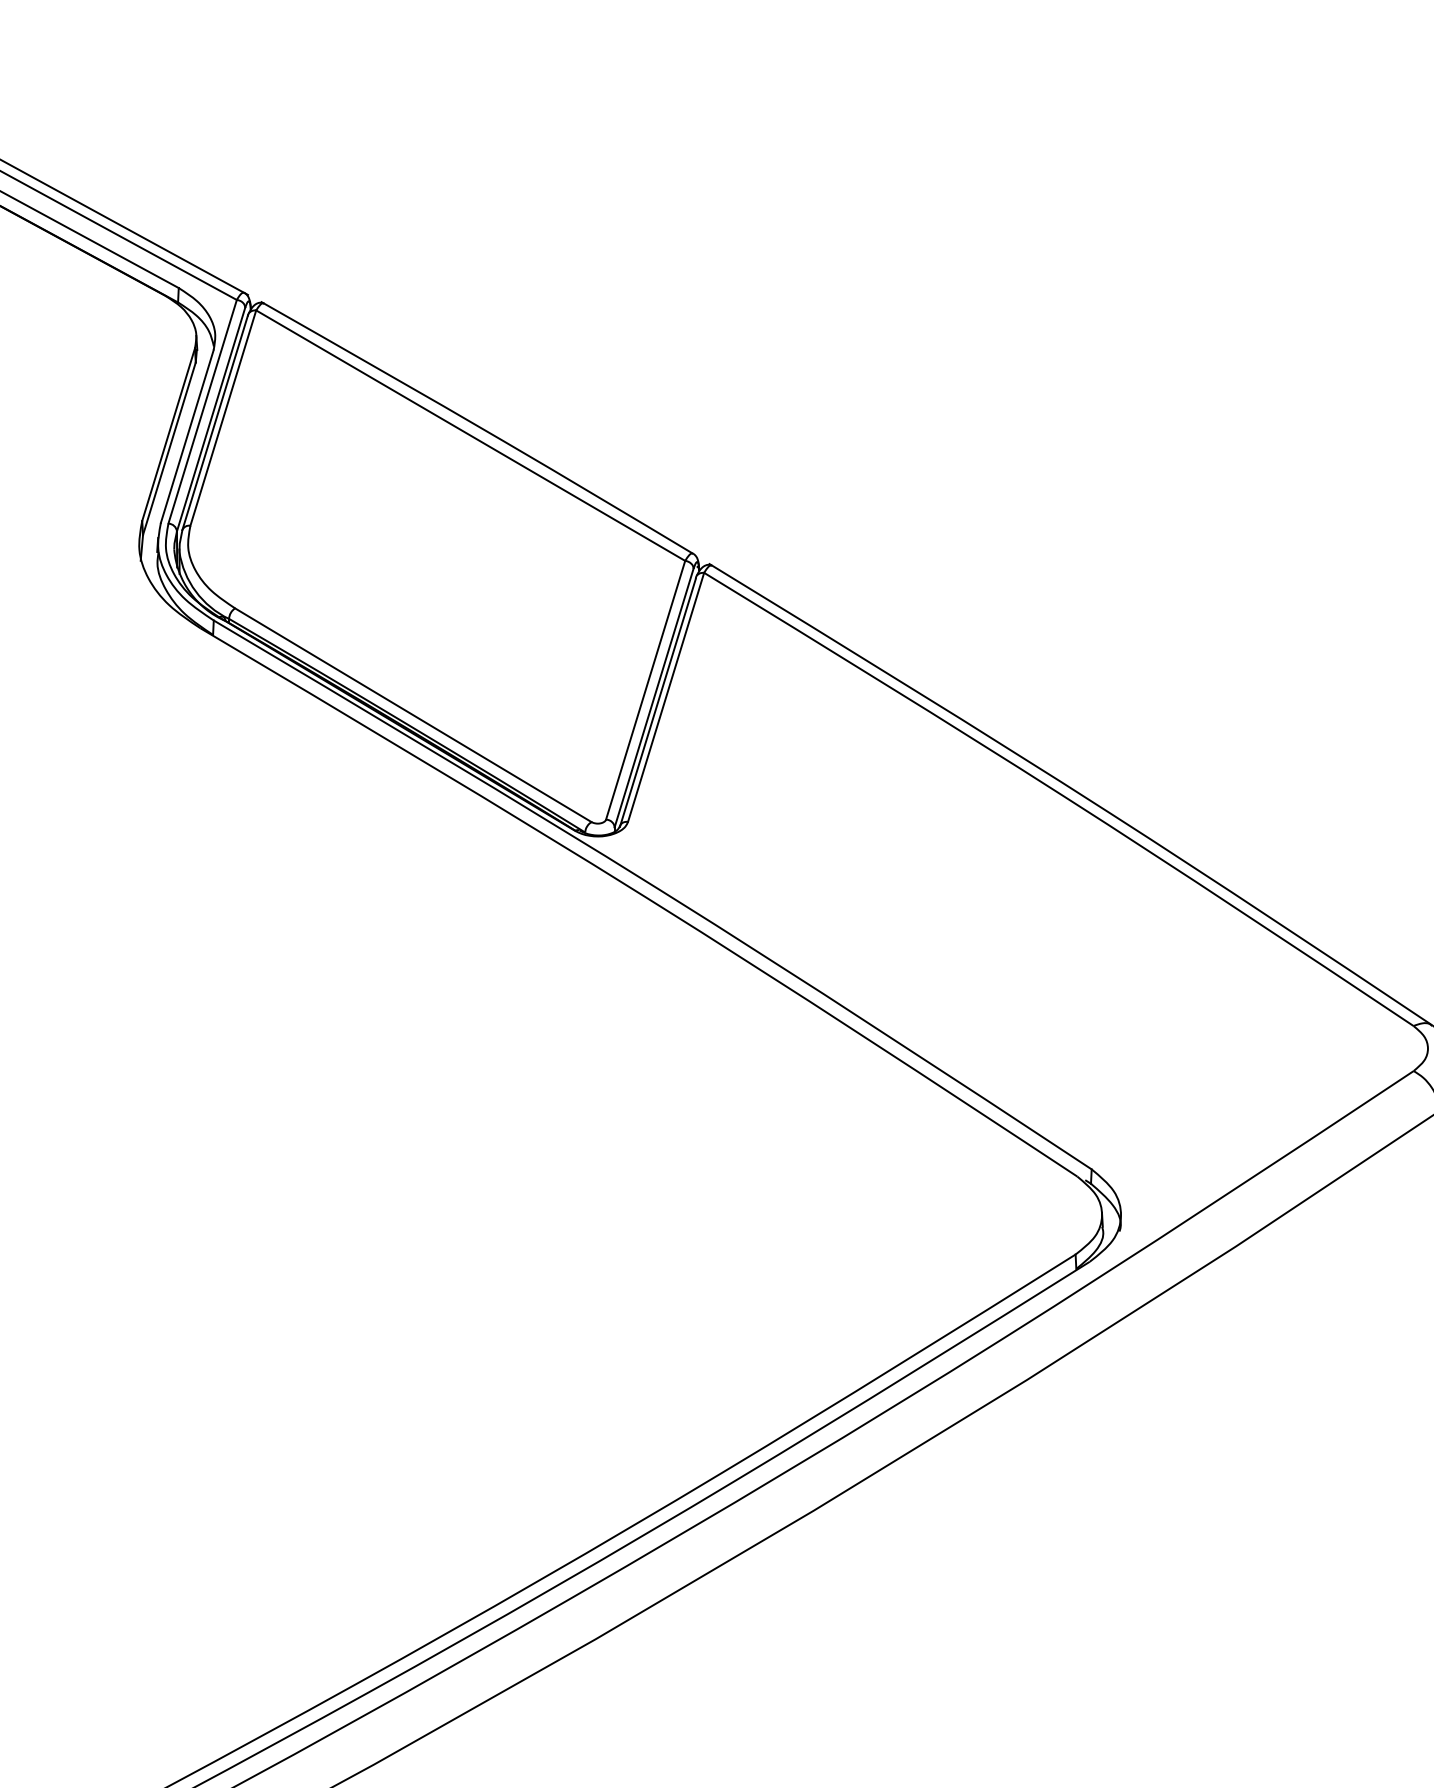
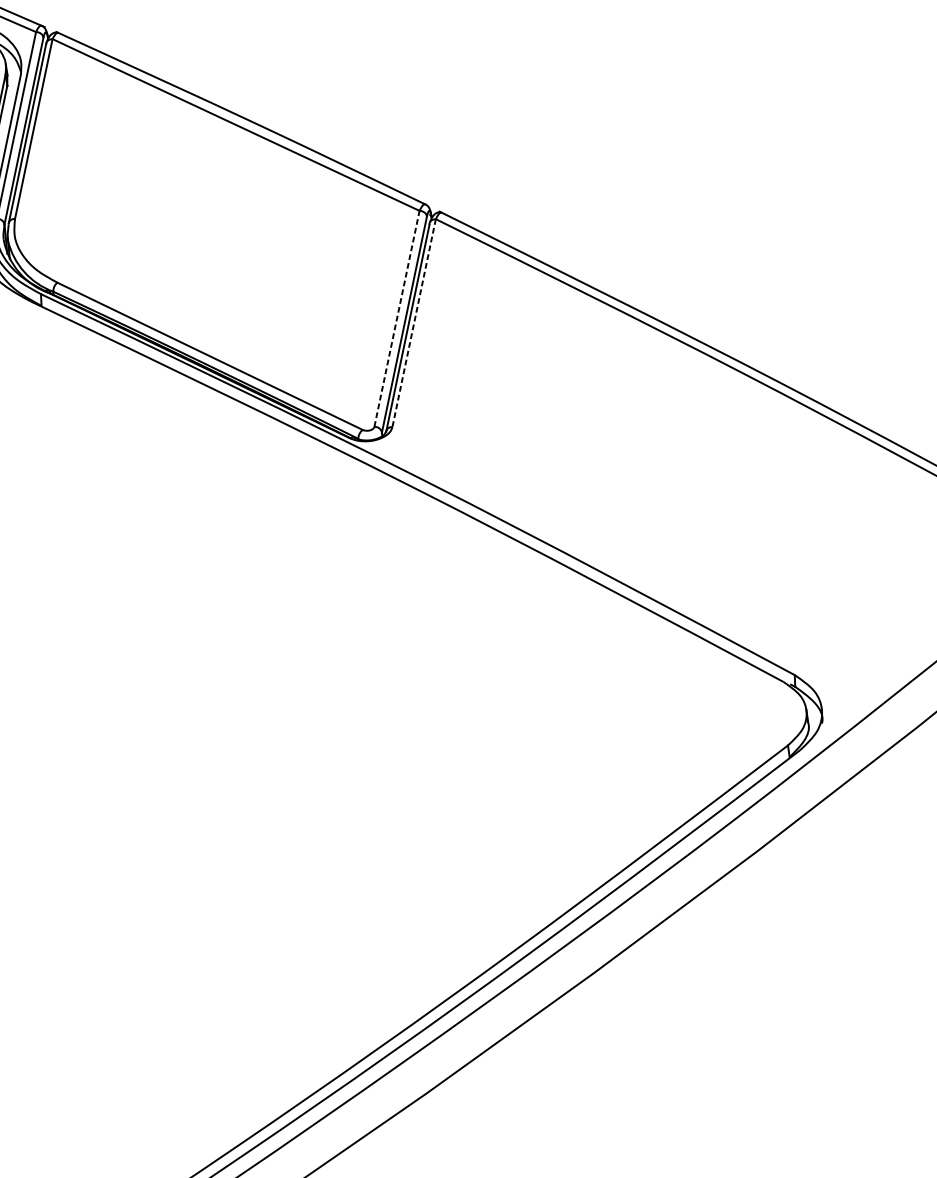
line: (645, 689) -> (396, 318), solid -> dashed
line: (665, 697) -> (413, 323), solid -> dashed

